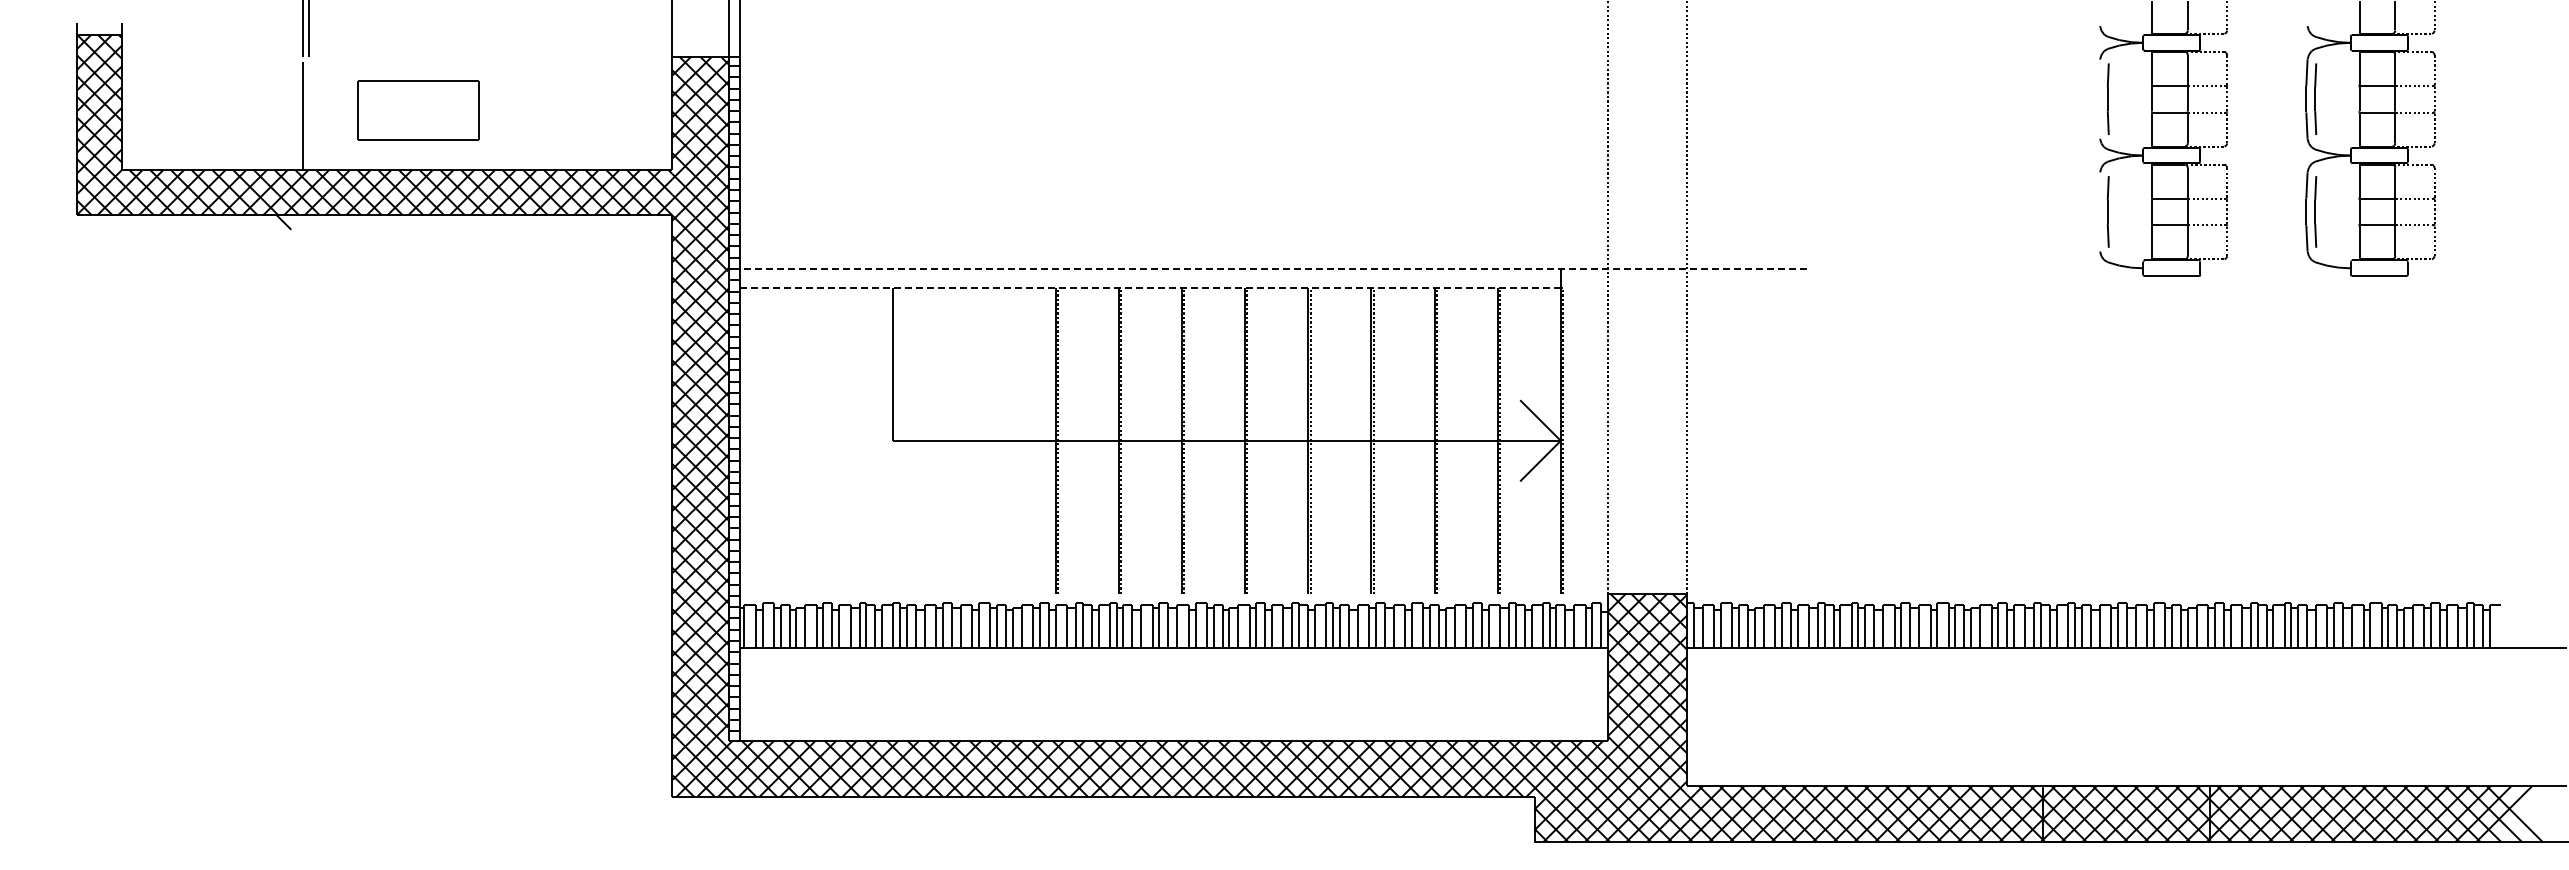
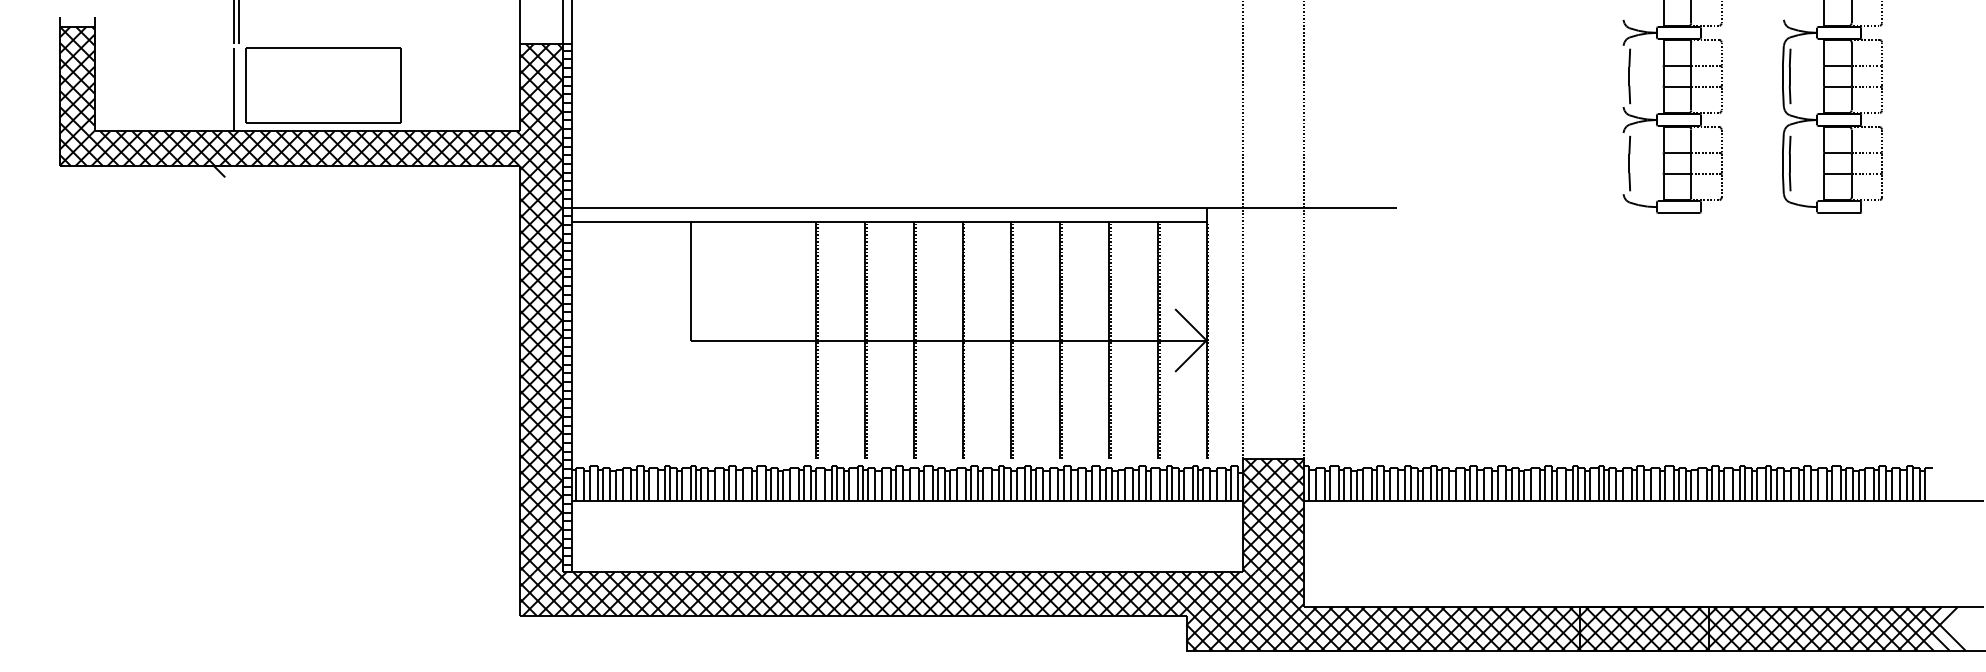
part: (418, 110) -> (323, 85), size x1.67
line: (1272, 269) -> (983, 208), dashed -> solid
line: (1149, 287) -> (888, 221), dashed -> solid

